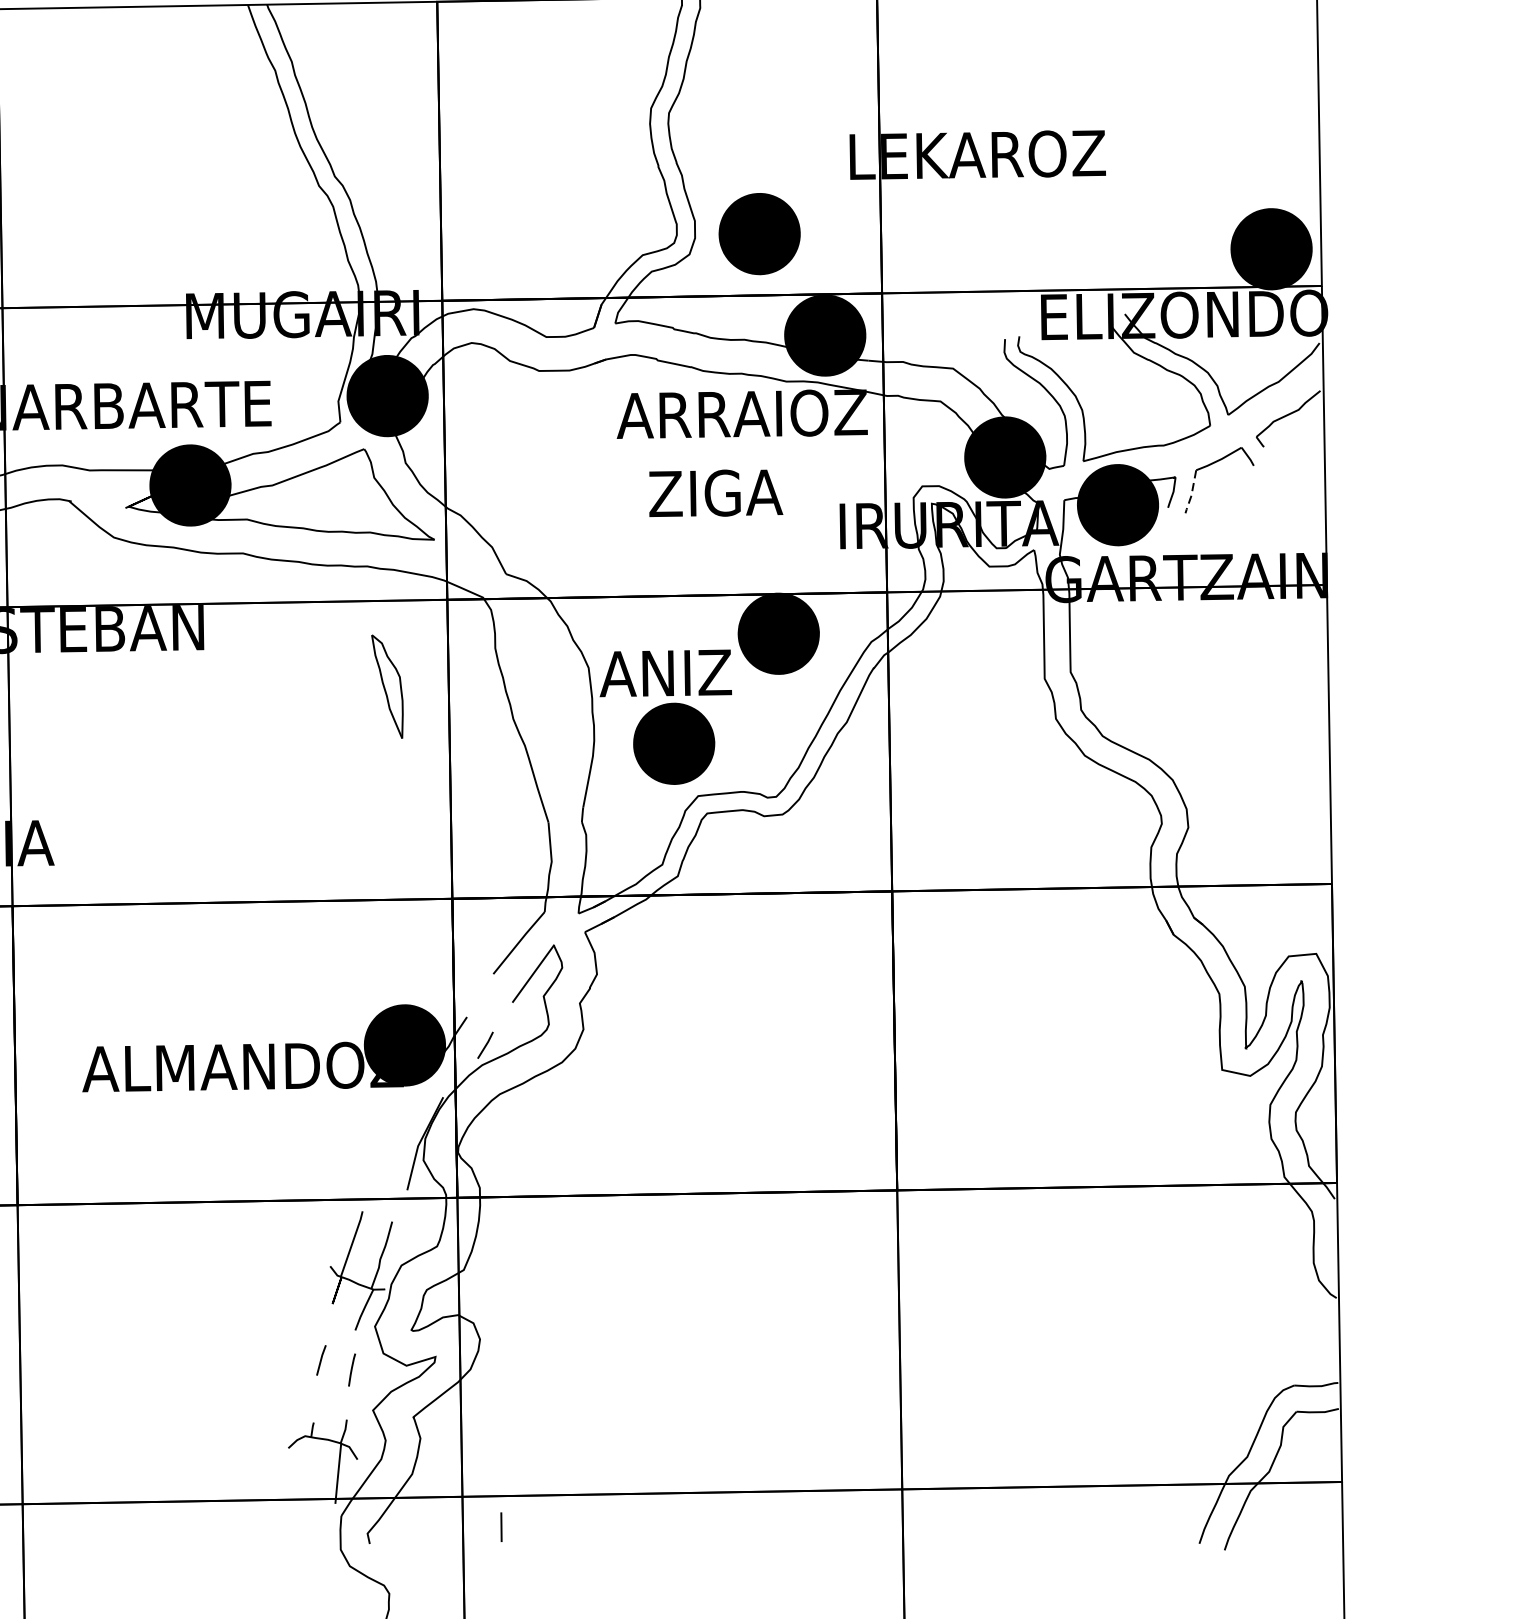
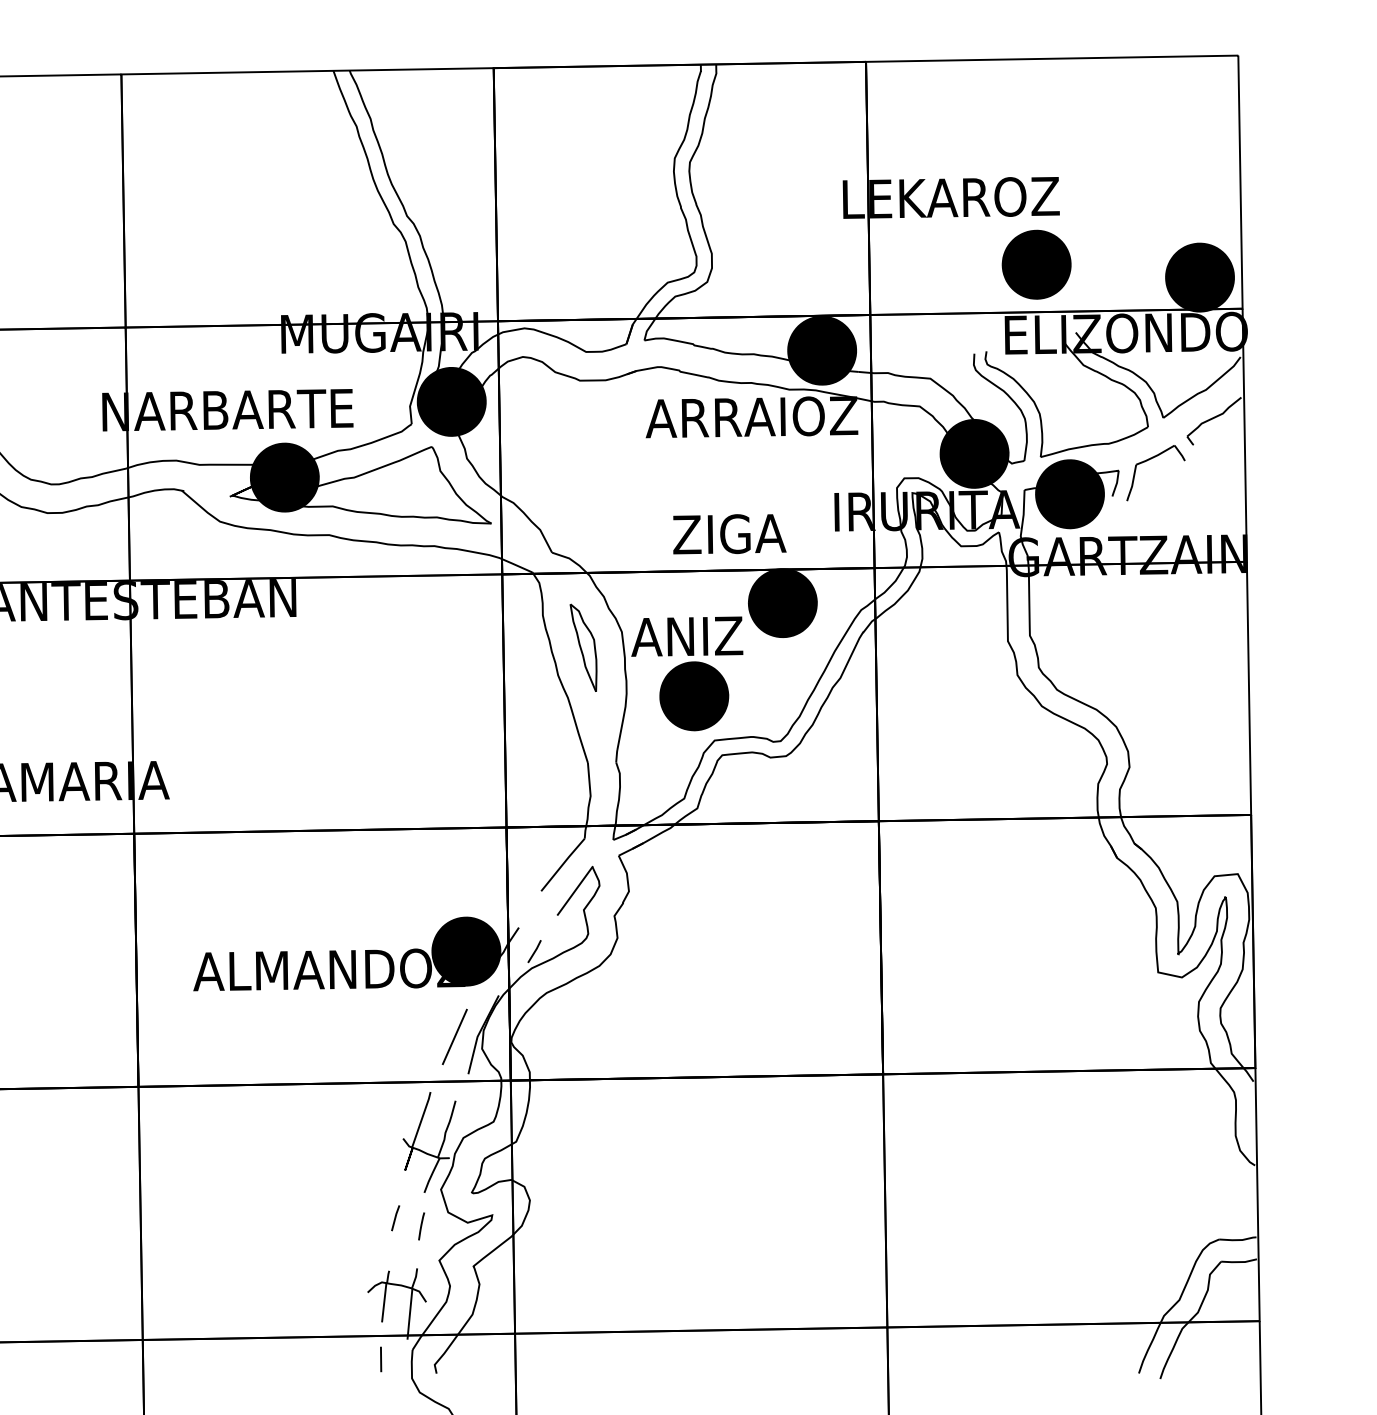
part: (759, 233) -> (1036, 264), moved
text: (715, 493) -> (729, 534), moved
line: (1191, 493) -> (1132, 484), dashed -> solid
part: (387, 686) -> (583, 647), moved
line: (390, 1145) -> (454, 1036), added
line: (308, 1459) -> (384, 1302), added
line: (501, 1527) -> (381, 1359), moved

